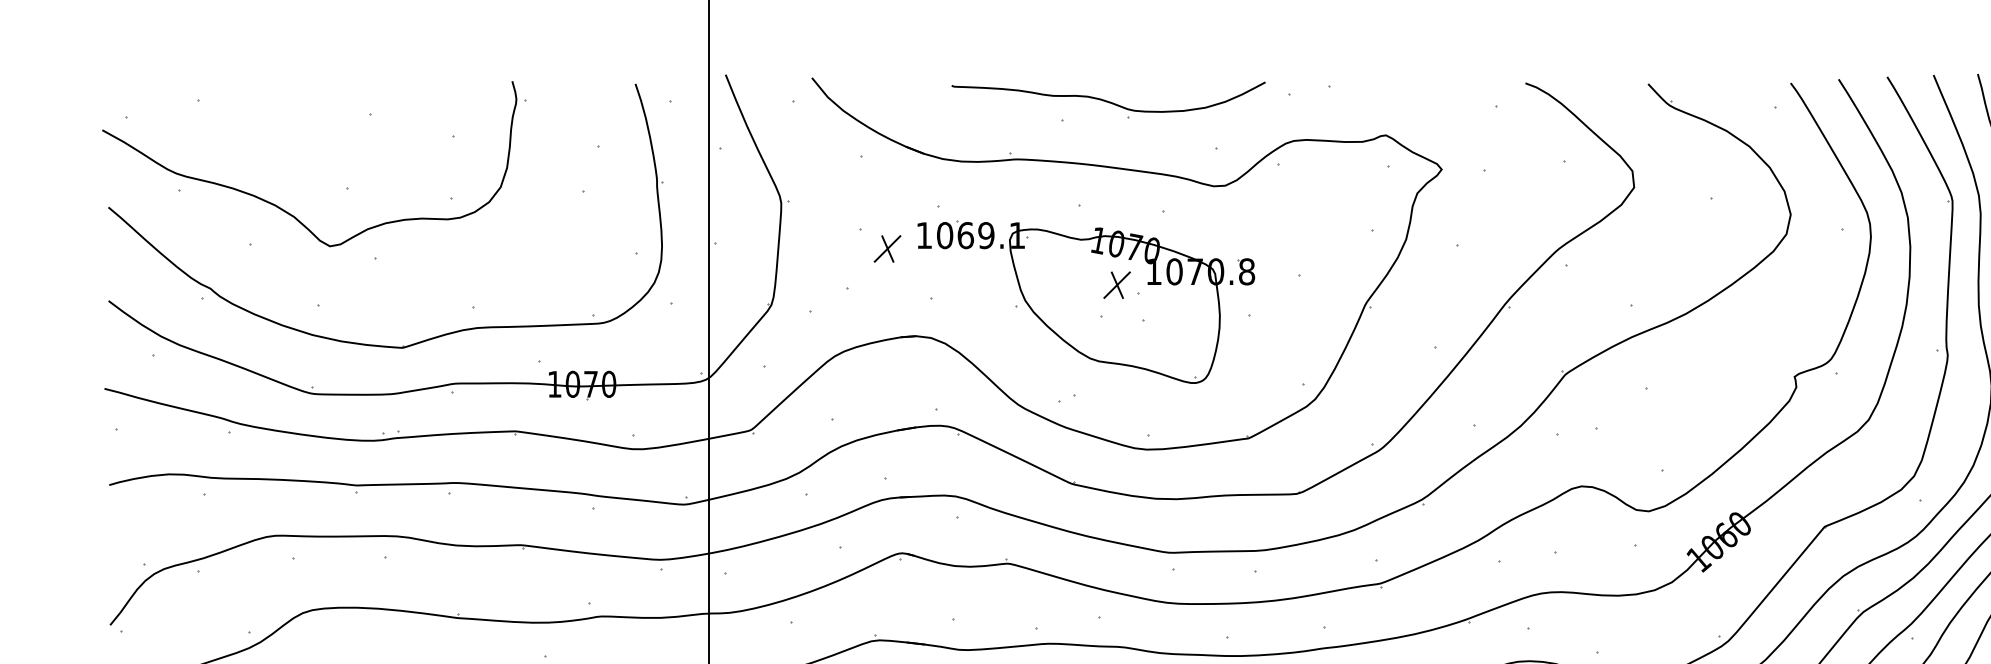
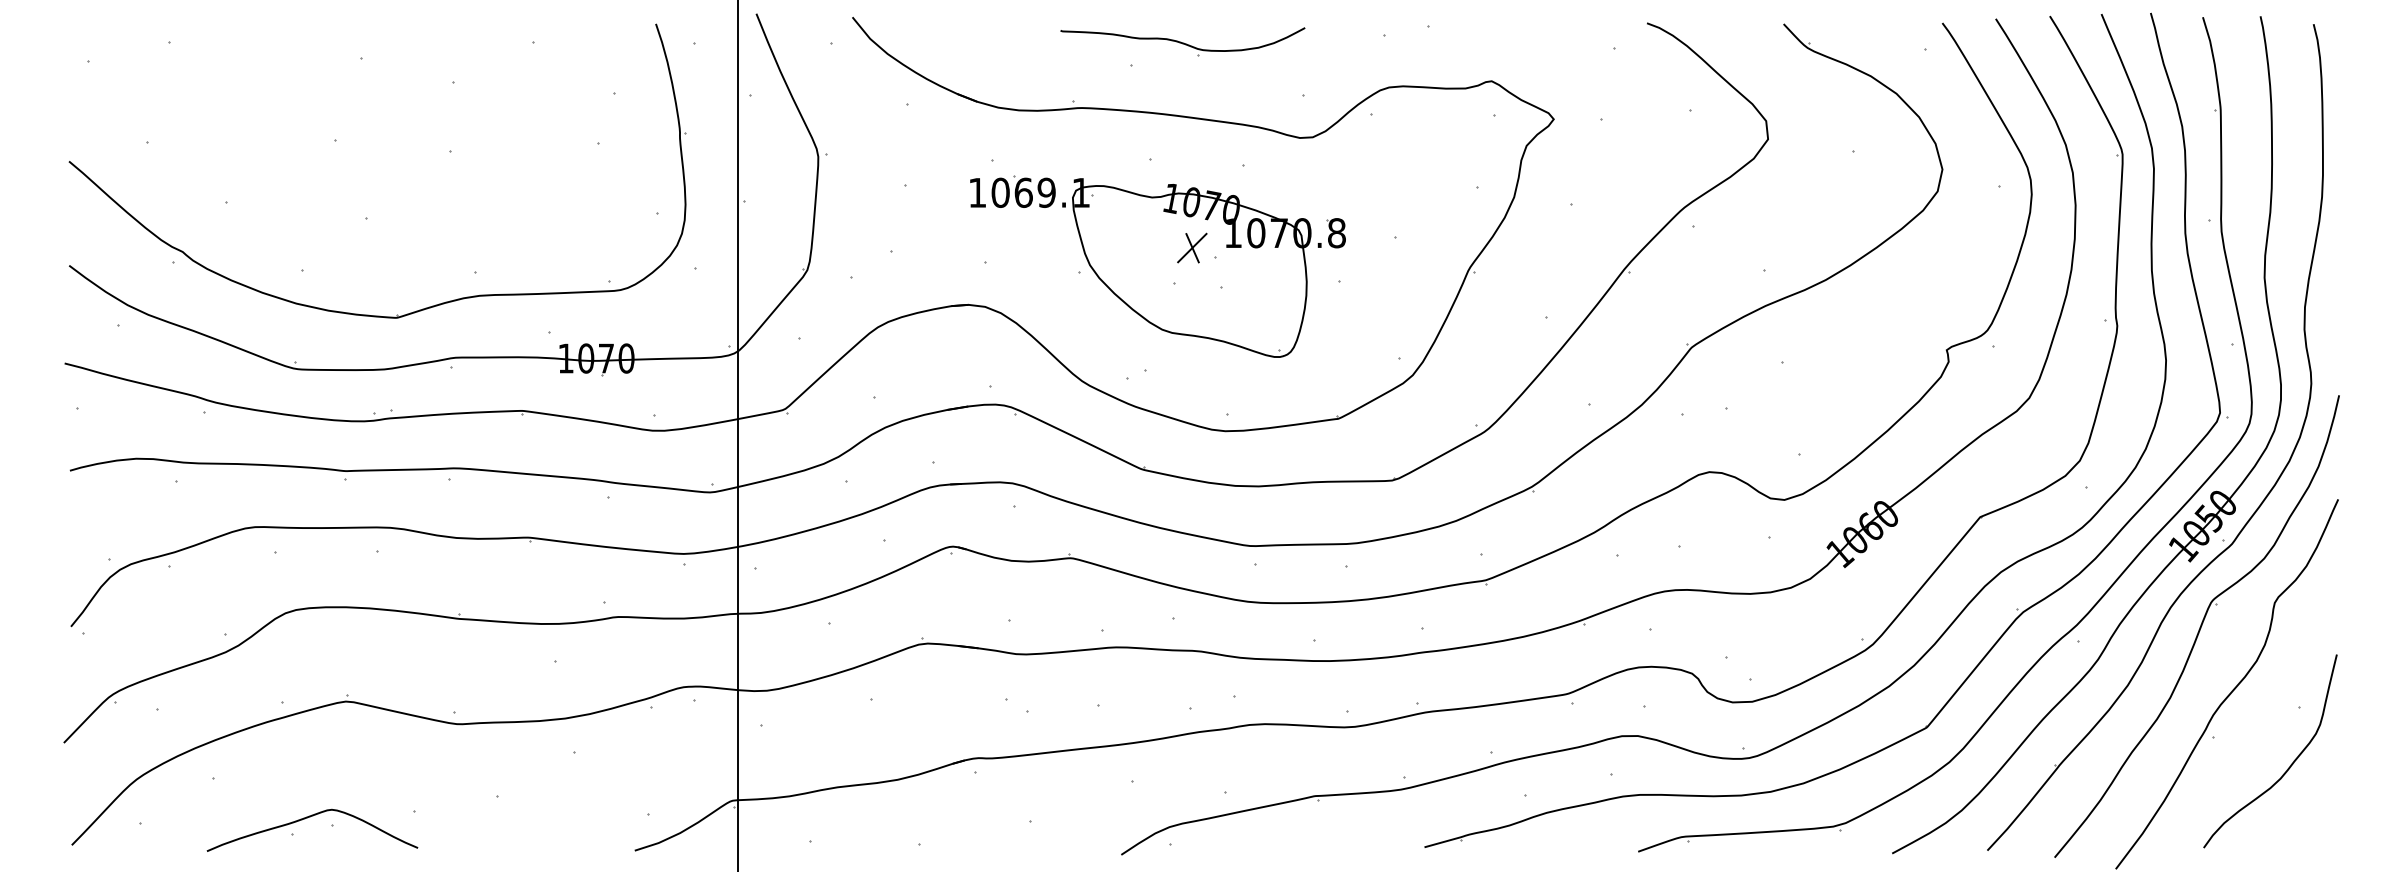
part: (1108, 99) -> (1182, 41), size x0.7
curve: (282, 208) -> (262, 162), removed
part: (887, 248) -> (936, 207), removed

